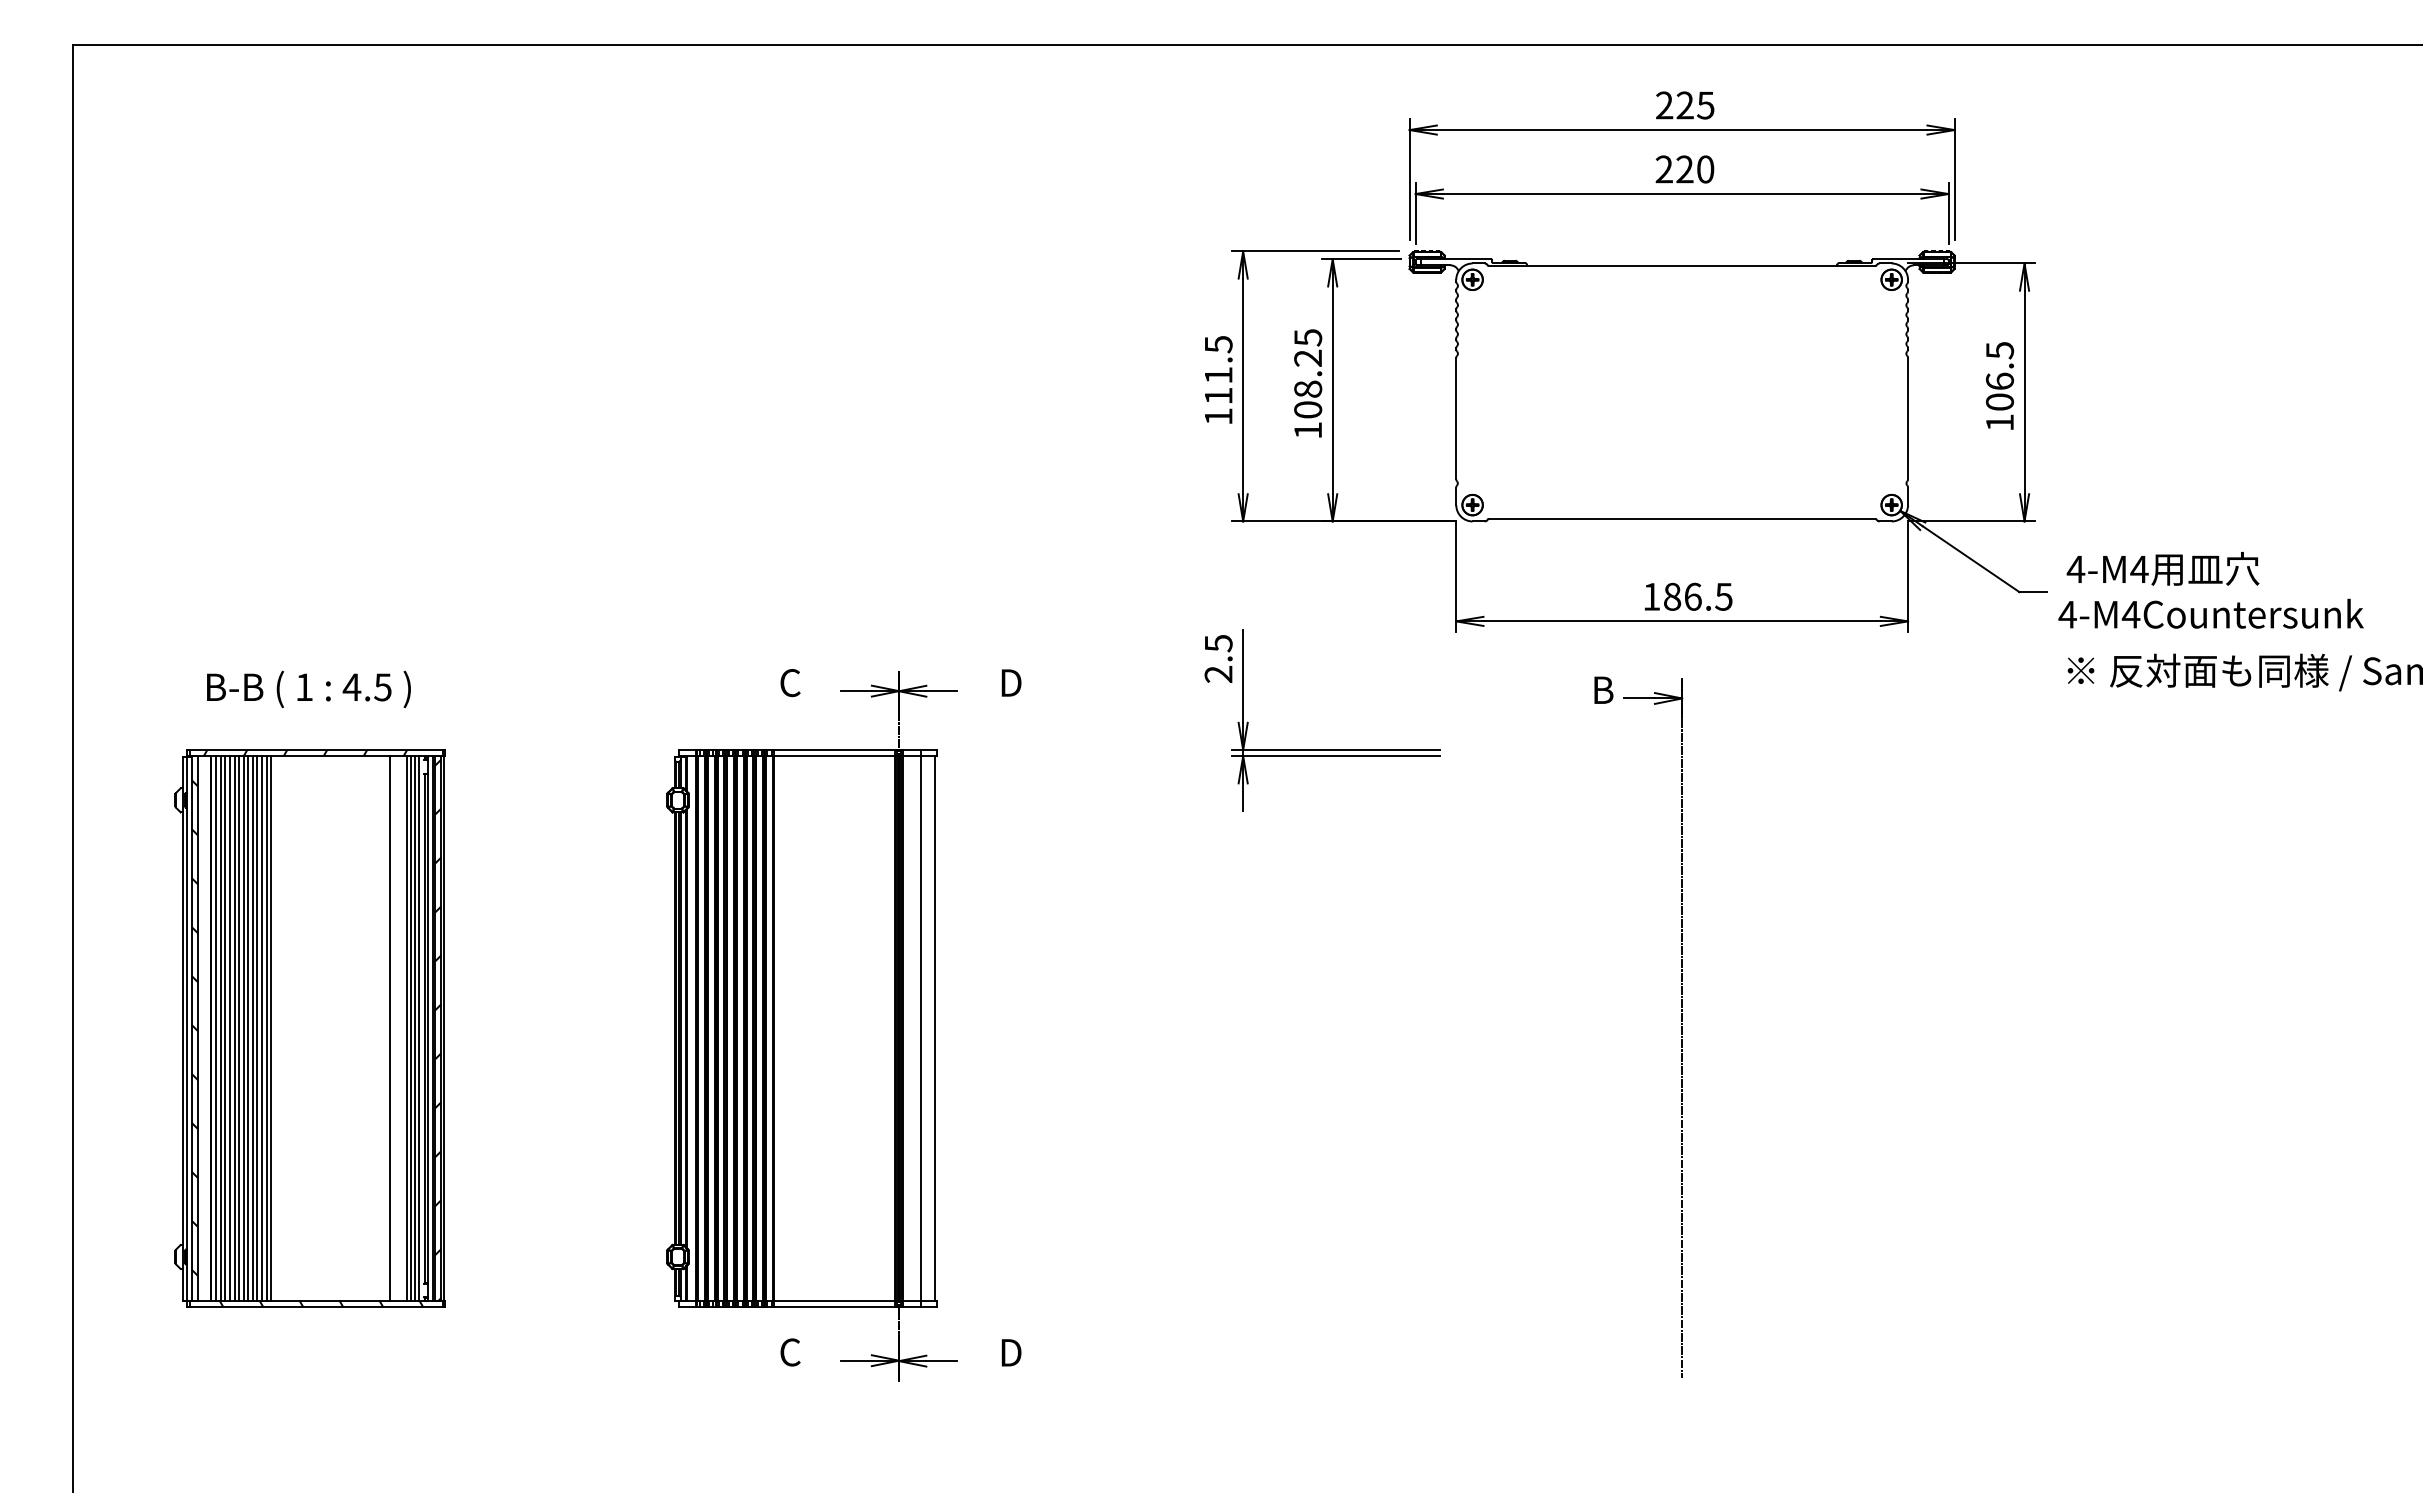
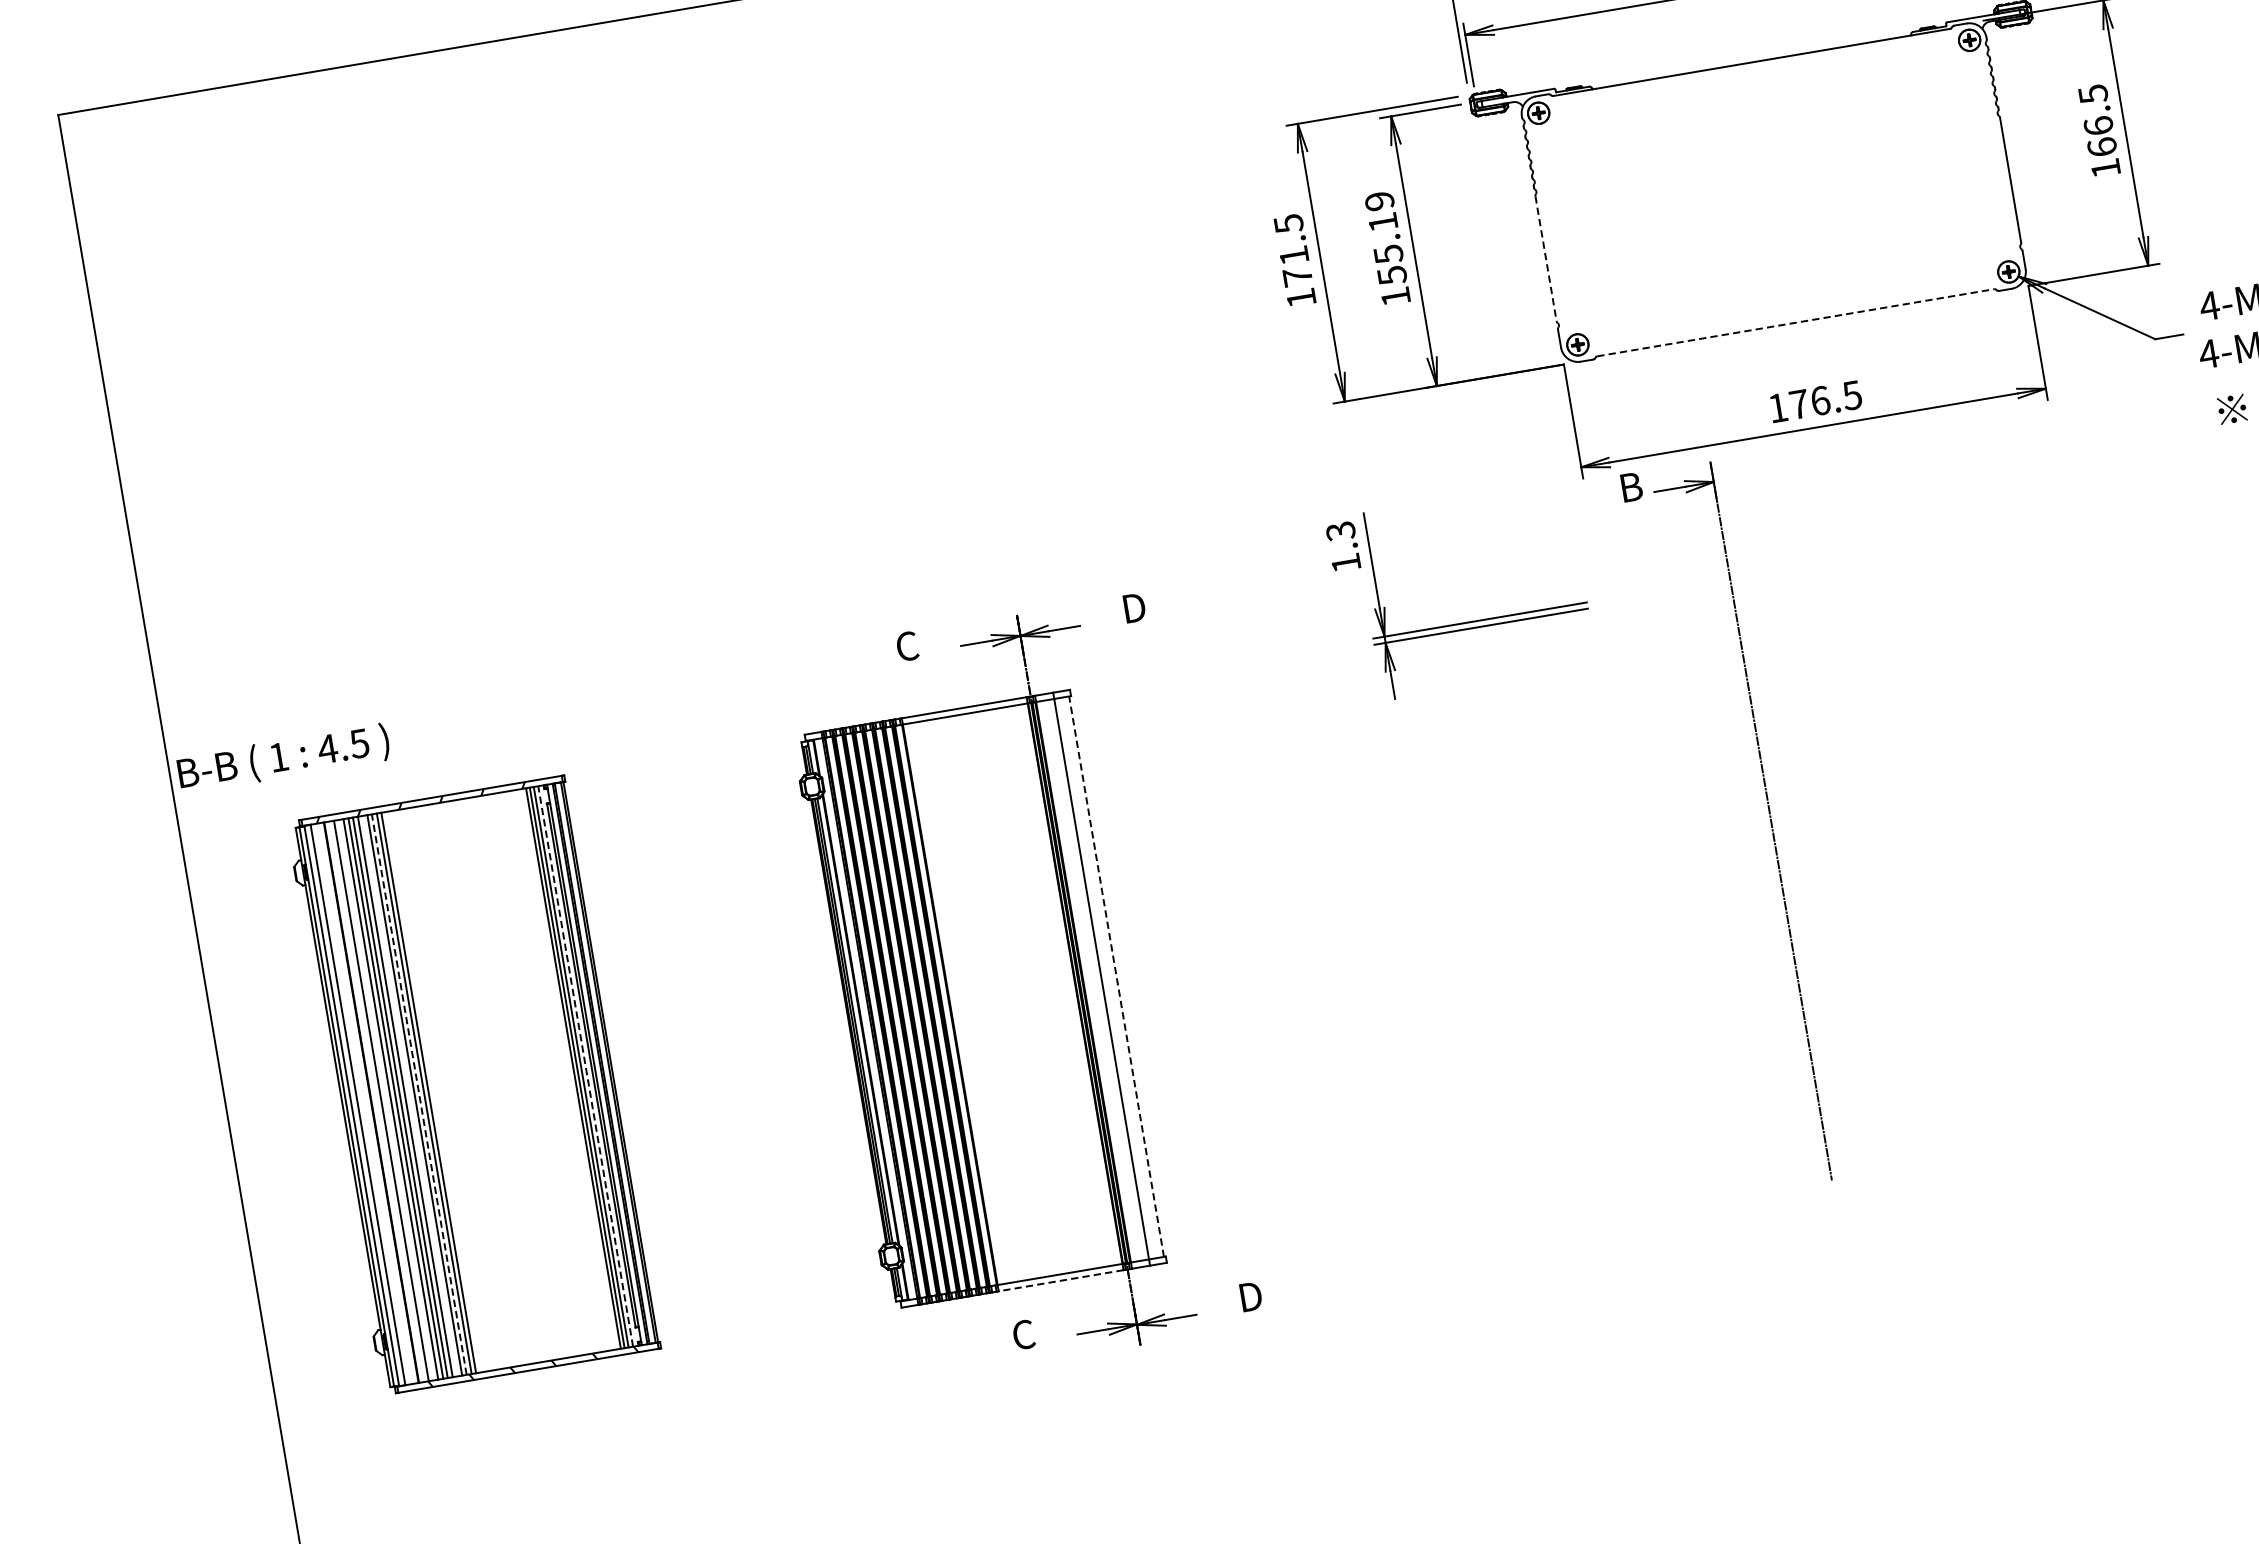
text: (1308, 373) -> (1386, 238), 108.25 -> 155.19
text: (1218, 395) -> (1297, 276), 111.5 -> 171.5
text: (1999, 401) -> (2101, 146), 106.5 -> 166.5
line: (1456, 418) -> (1546, 258), solid -> dashed
line: (1682, 519) -> (1796, 323), solid -> dashed
text: (1672, 596) -> (1799, 404), 186.5 -> 176.5
text: (1218, 658) -> (1343, 546), 2.5 -> 1.3
text: (308, 689) -> (283, 758), moved
part: (1681, 1026) -> (1770, 819), moved
hatch: (194, 1027) -> (354, 1104), removed
line: (216, 1028) -> (377, 1101), removed
line: (225, 1028) -> (386, 1099), removed
line: (248, 1028) -> (410, 1095), removed
line: (257, 1028) -> (419, 1094), solid -> dashed
line: (271, 1028) -> (433, 1091), removed
line: (389, 1028) -> (555, 1071), removed
line: (419, 1028) -> (586, 1066), solid -> dashed
line: (935, 1028) -> (1116, 976), solid -> dashed
hatch: (438, 1030) -> (605, 1064), removed
line: (834, 1307) -> (1061, 1280), solid -> dashed

